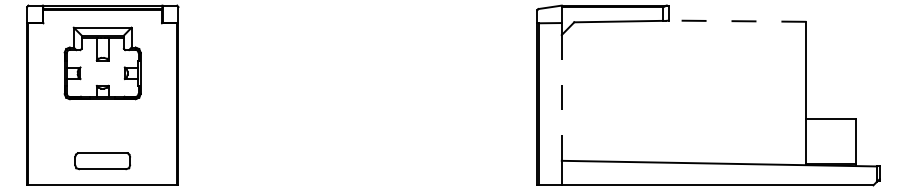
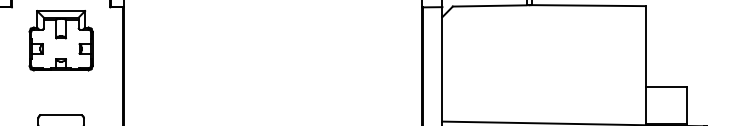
line: (737, 21) -> (588, 5), dashed -> solid
line: (561, 97) -> (442, 69), dashed -> solid

